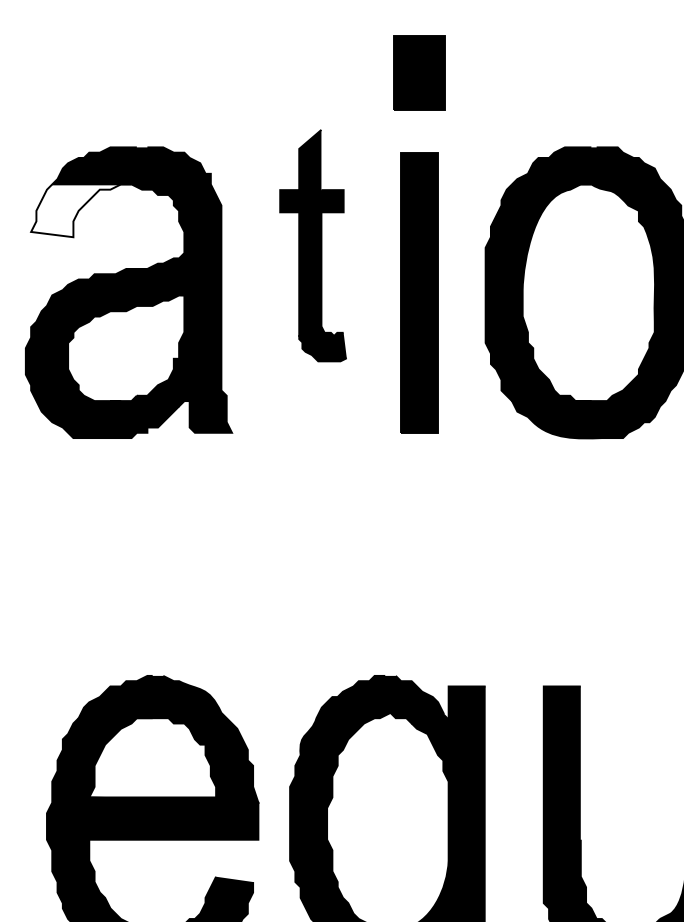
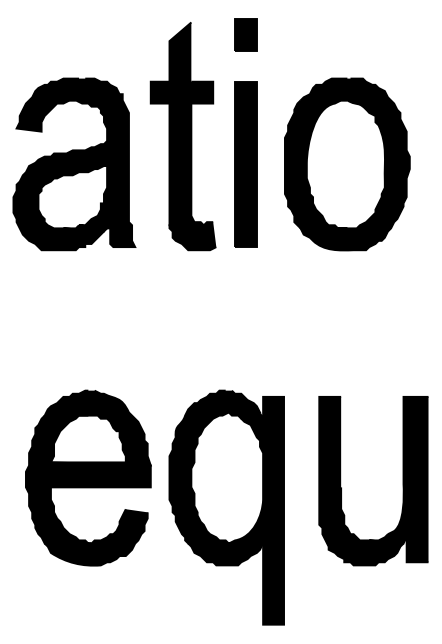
part: (418, 72) -> (245, 34), size x0.71
fill: (80, 209) -> (45, 115), added
part: (312, 245) -> (182, 136), size x1.67

